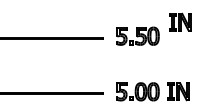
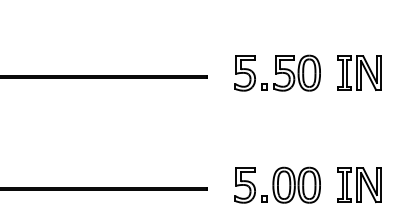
part: (180, 21) -> (359, 71), moved

